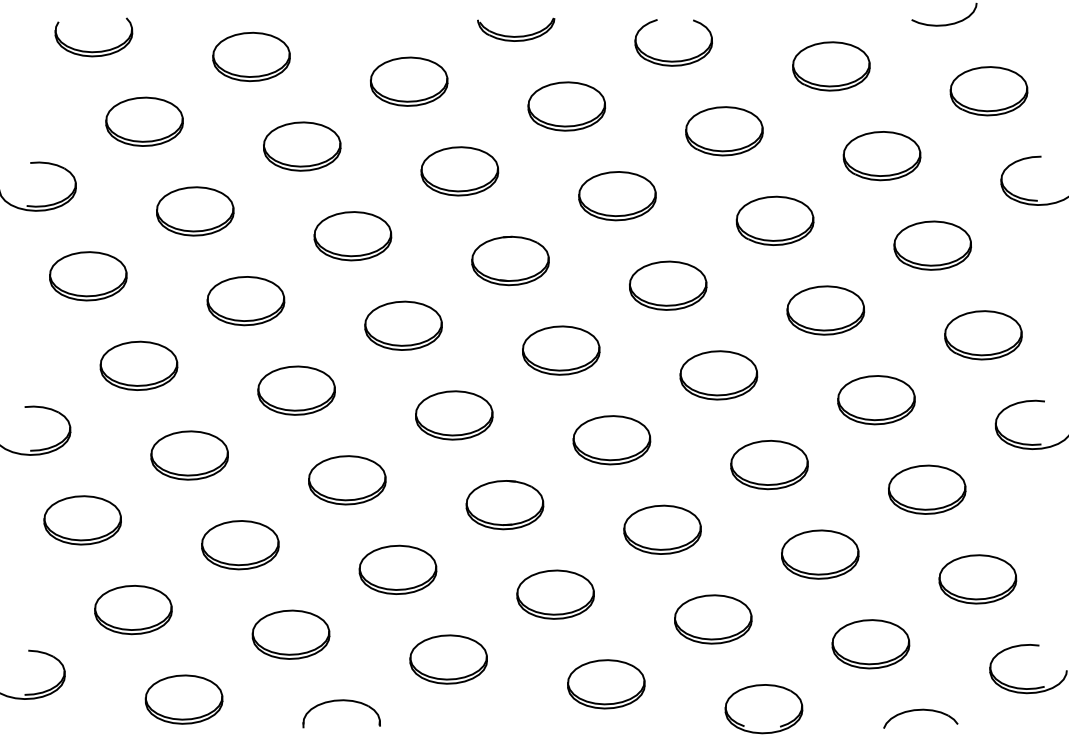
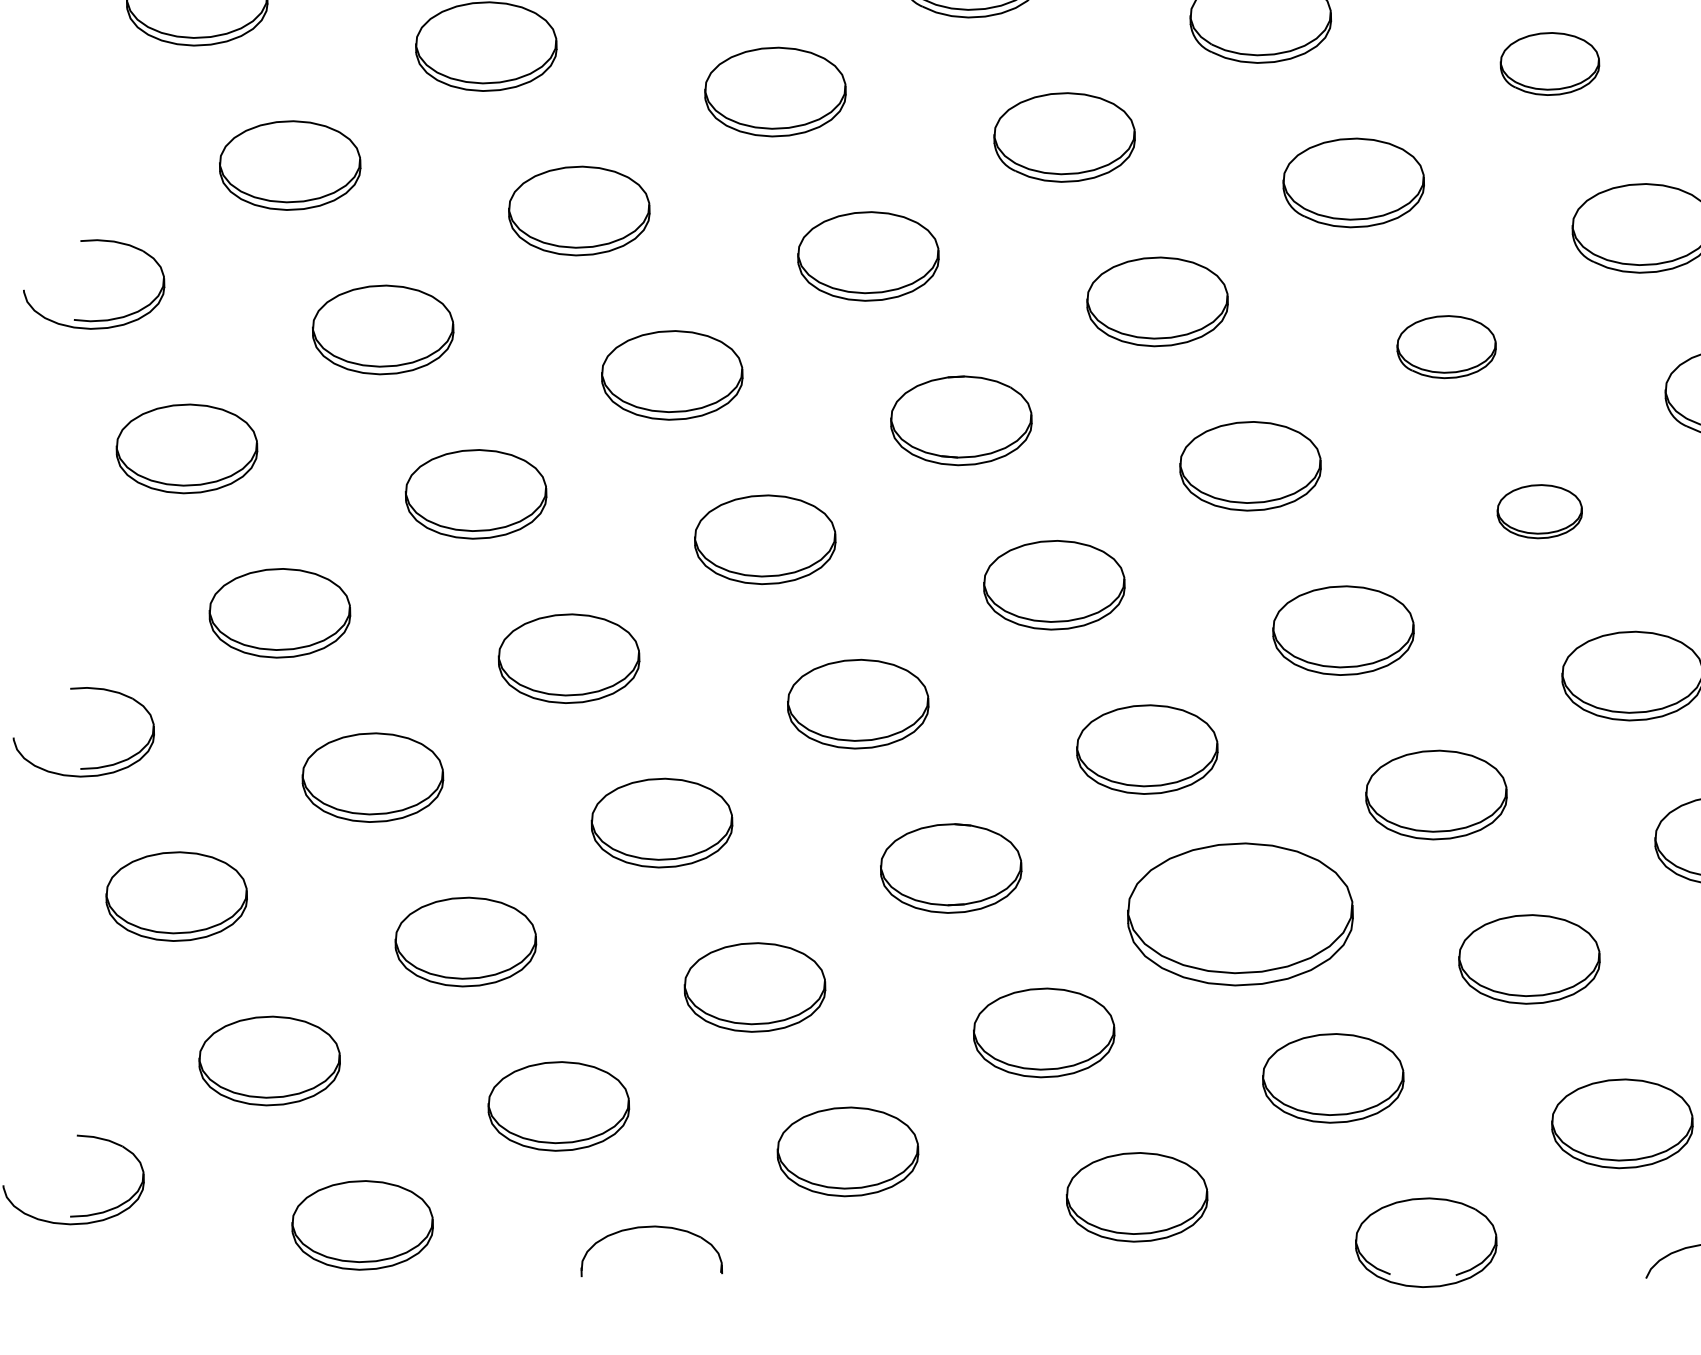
part: (831, 66) -> (1550, 64), size x0.7
part: (774, 220) -> (1445, 346), size x0.7
part: (825, 310) -> (1539, 511), size x0.6
part: (662, 529) -> (1240, 913), size x1.6

